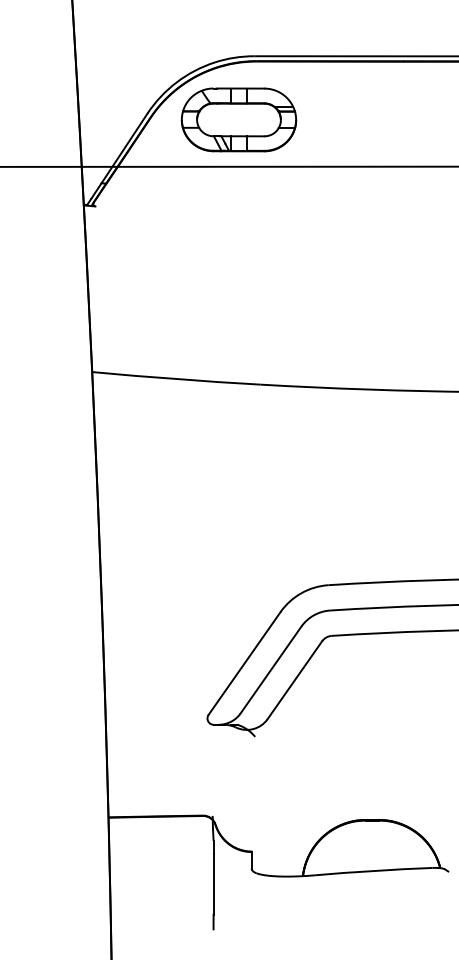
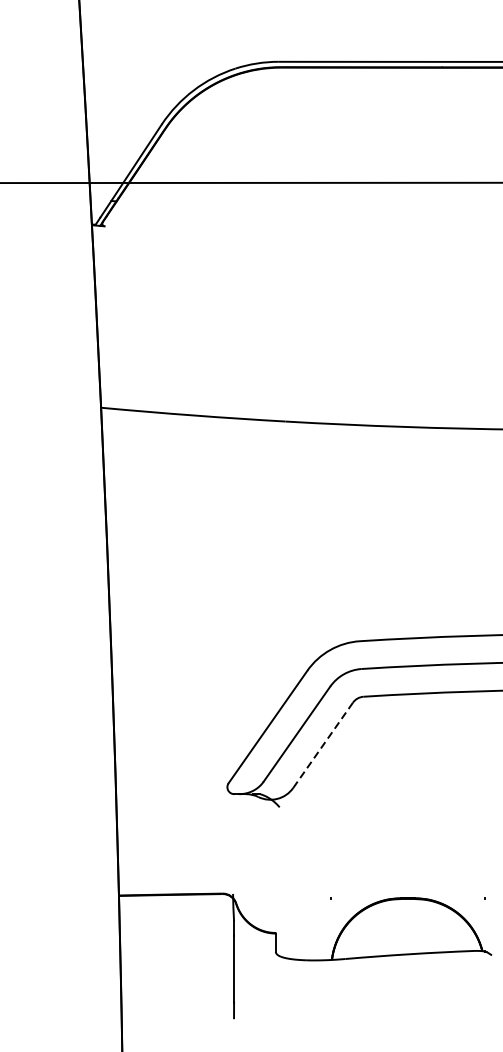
part: (238, 119) -> (261, 131), removed
line: (294, 680) -> (322, 745), solid -> dashed

